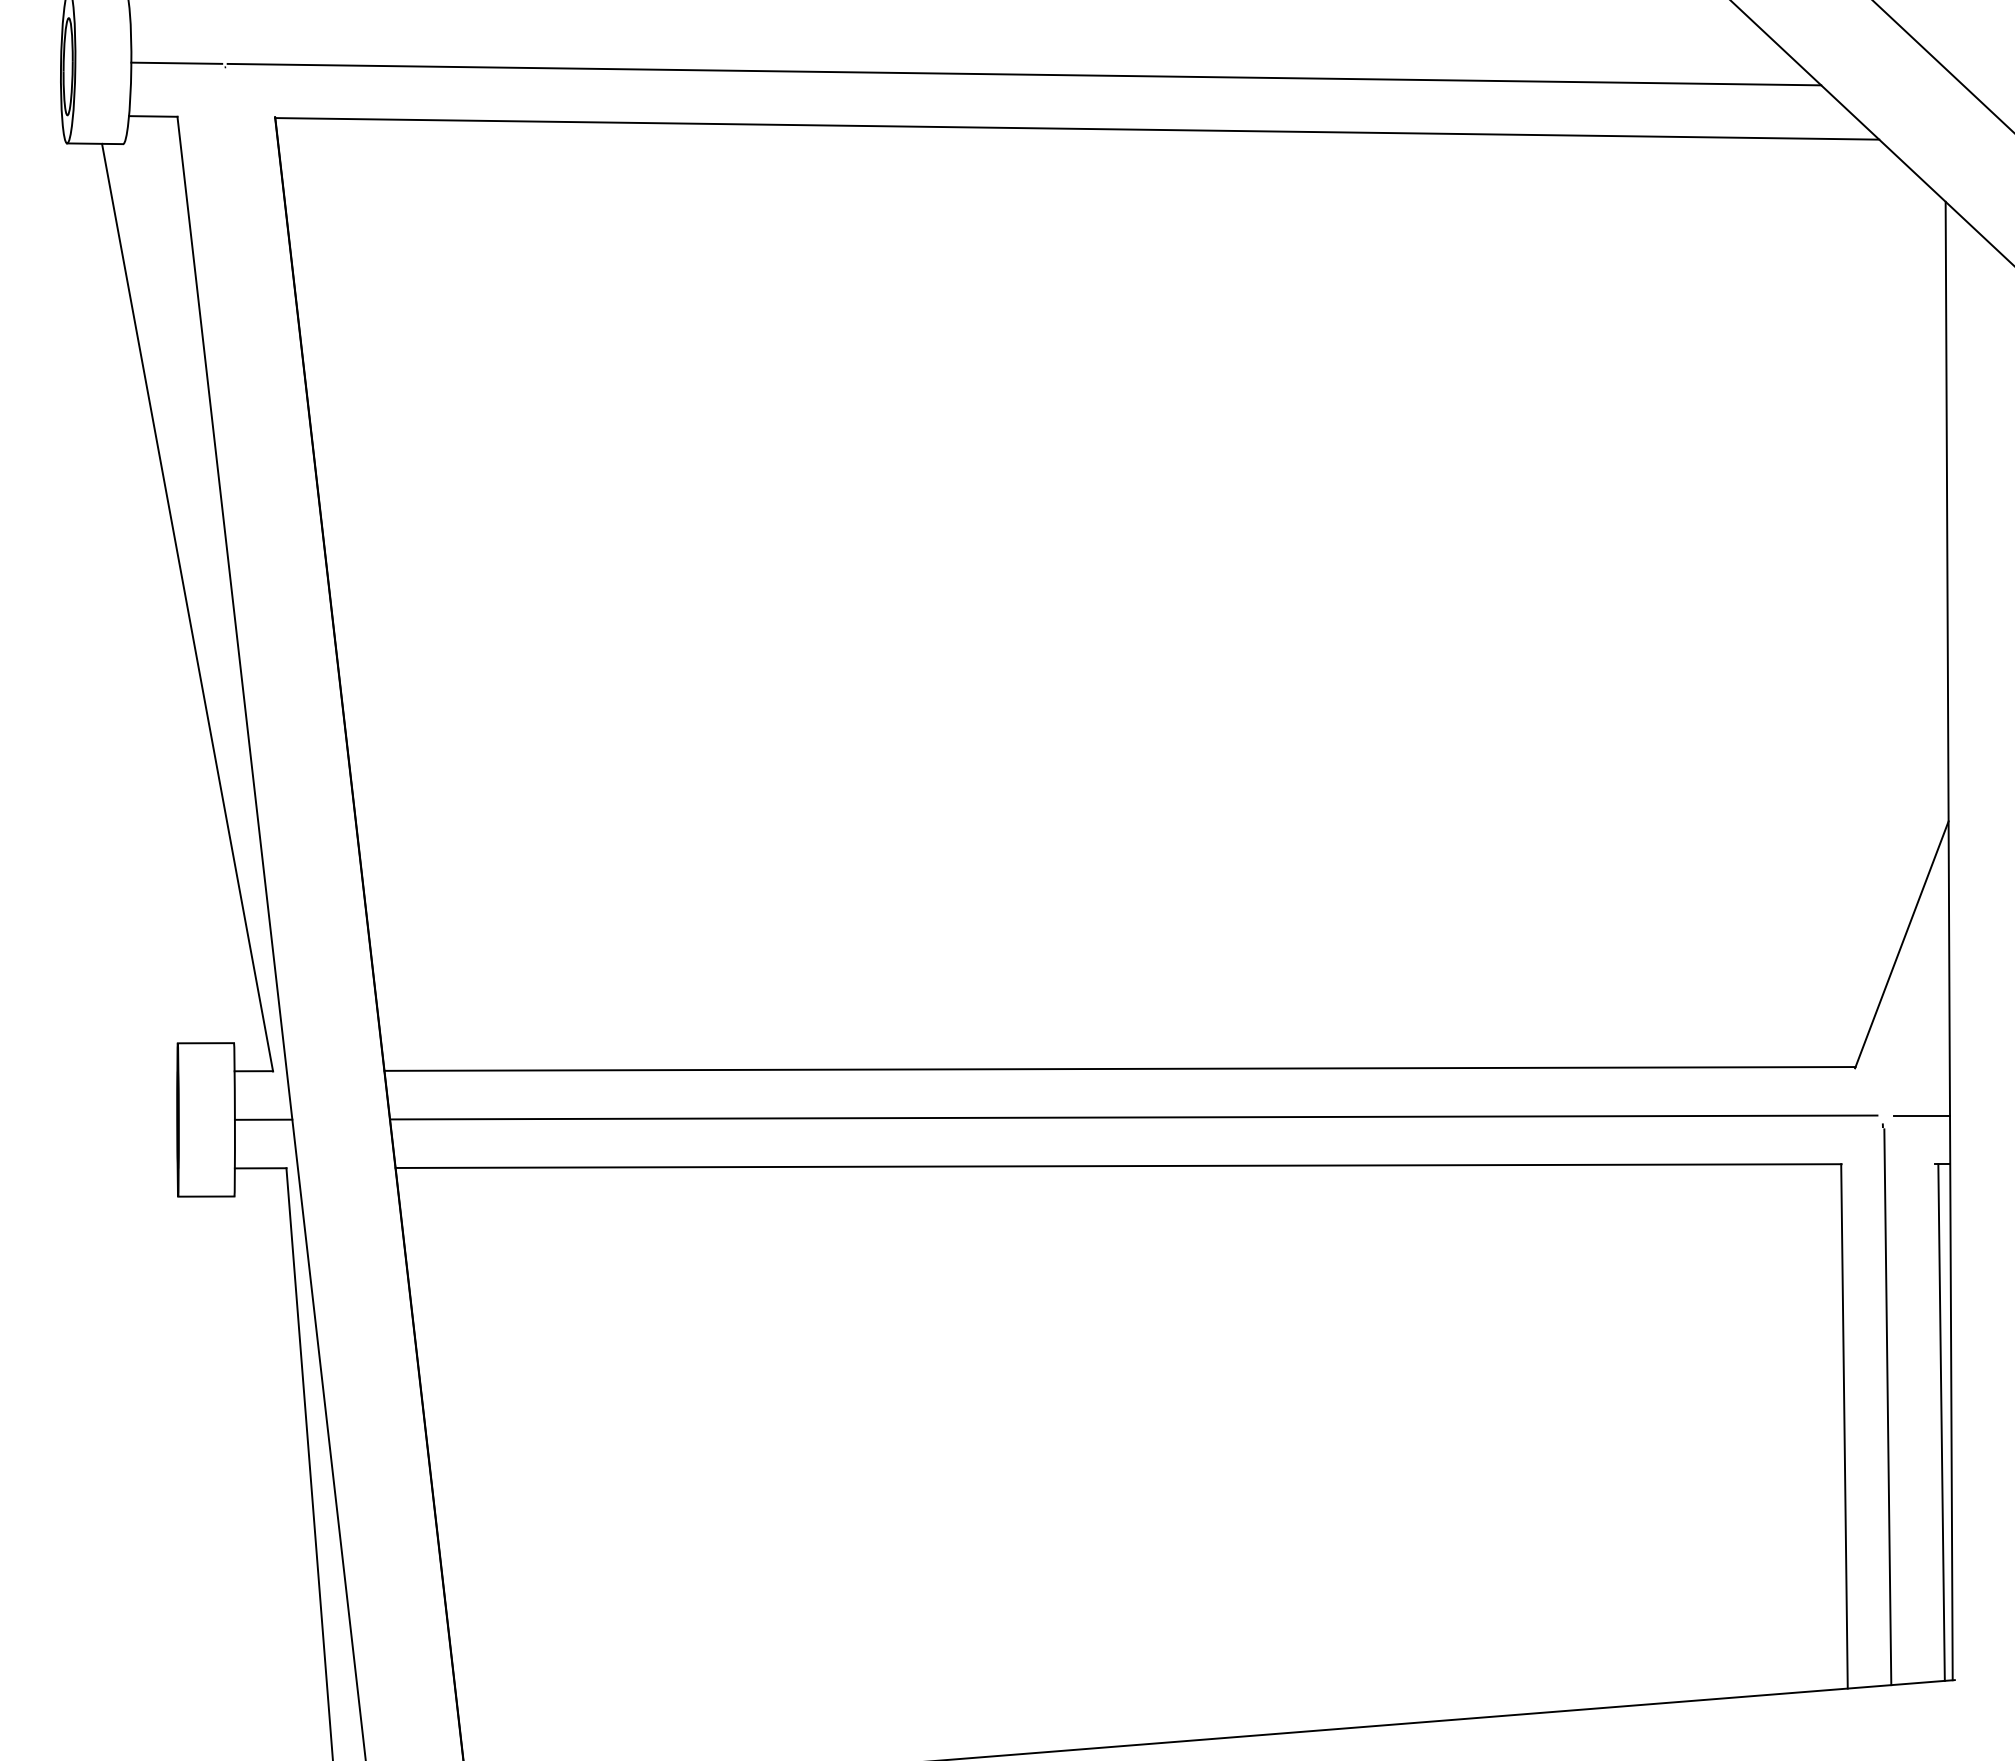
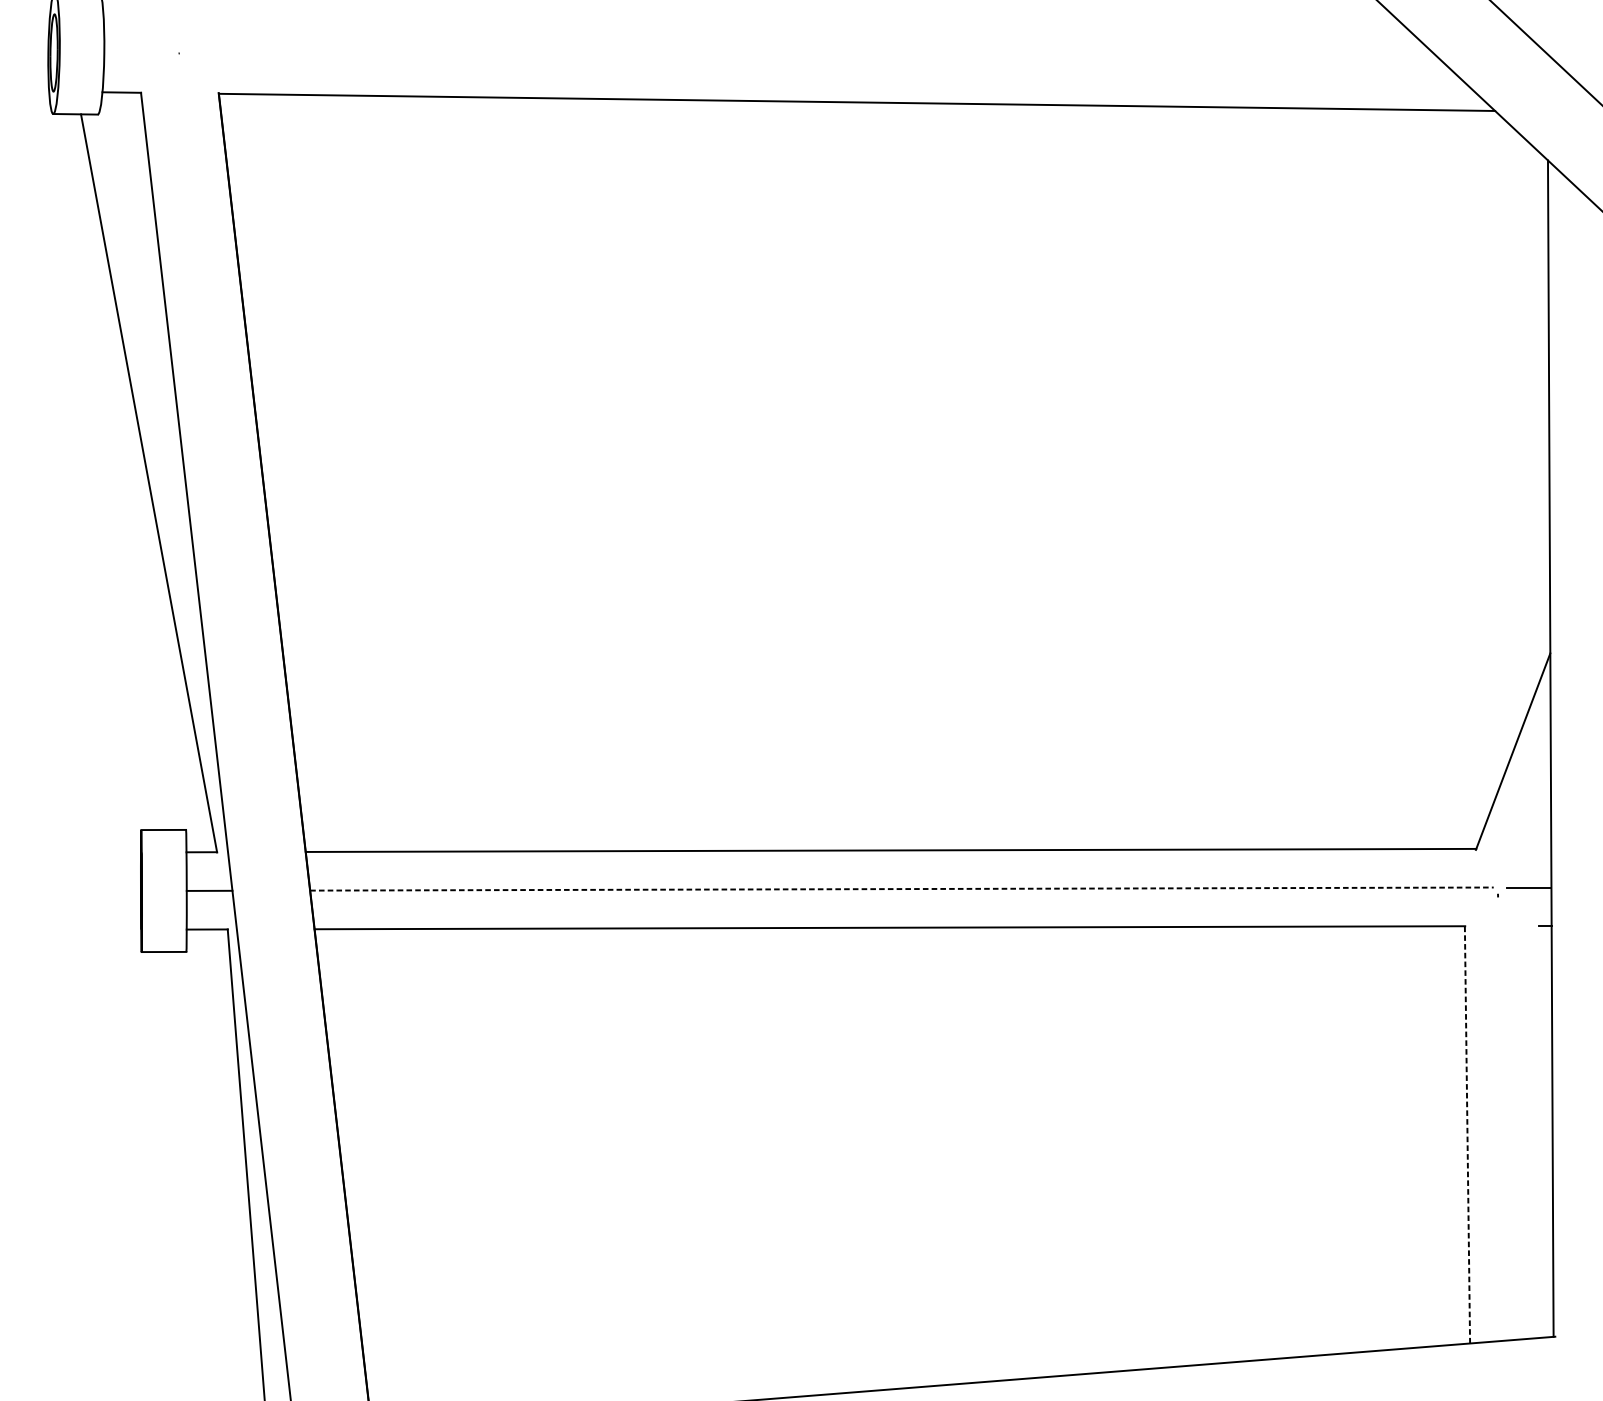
line: (176, 62) -> (140, 49), removed
line: (1024, 74) -> (815, 59), removed
line: (1133, 1117) -> (901, 889), solid -> dashed
line: (1887, 1407) -> (1501, 1119), removed
line: (1941, 1422) -> (1544, 1131), removed
line: (1844, 1425) -> (1467, 1134), solid -> dashed

